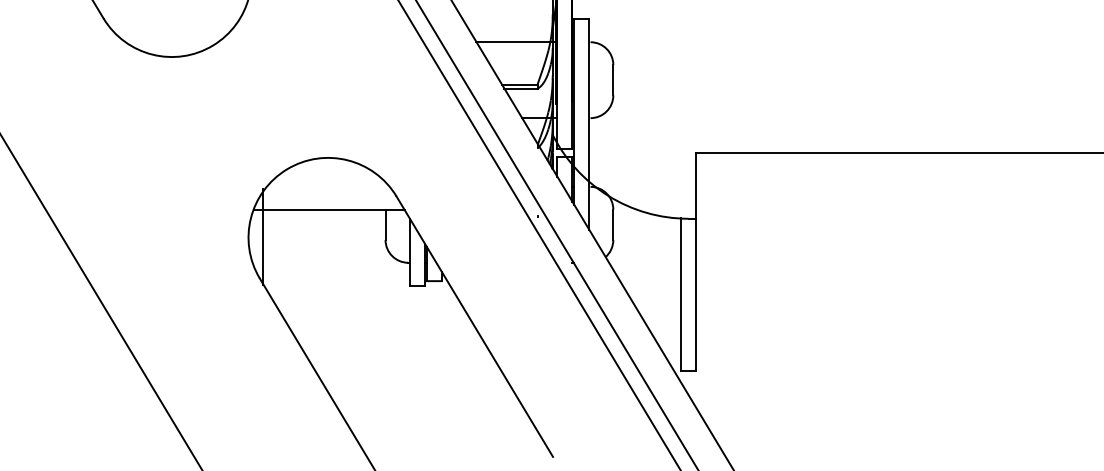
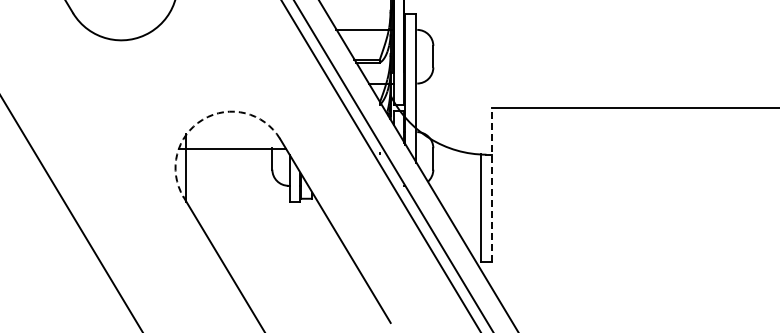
arc: (286, 169) -> (202, 119), solid -> dashed
line: (695, 262) -> (491, 185), solid -> dashed

